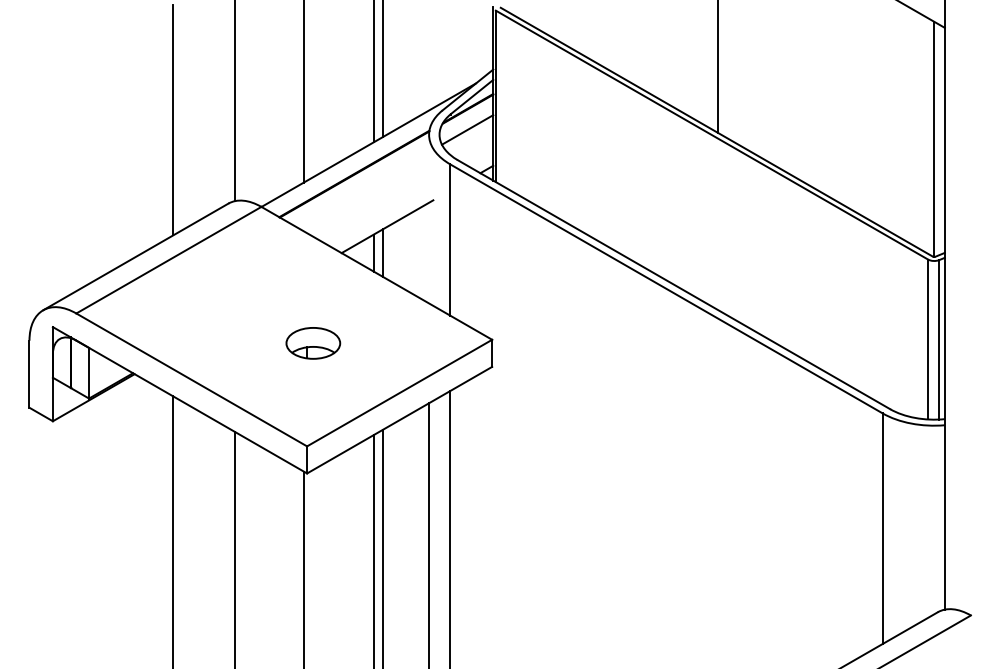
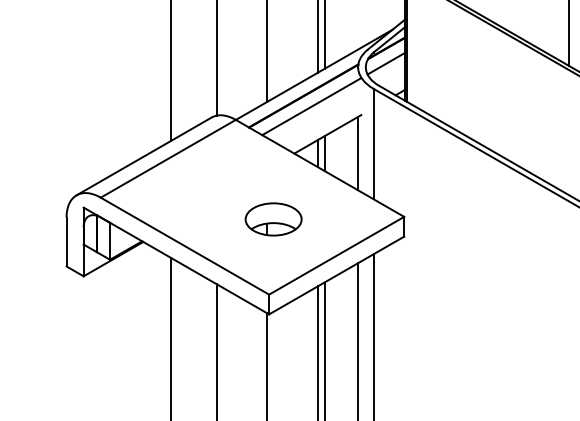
line: (365, 188) -> (311, 106), added
line: (429, 252) -> (358, 153), added
part: (313, 343) -> (273, 219), size x1.43

